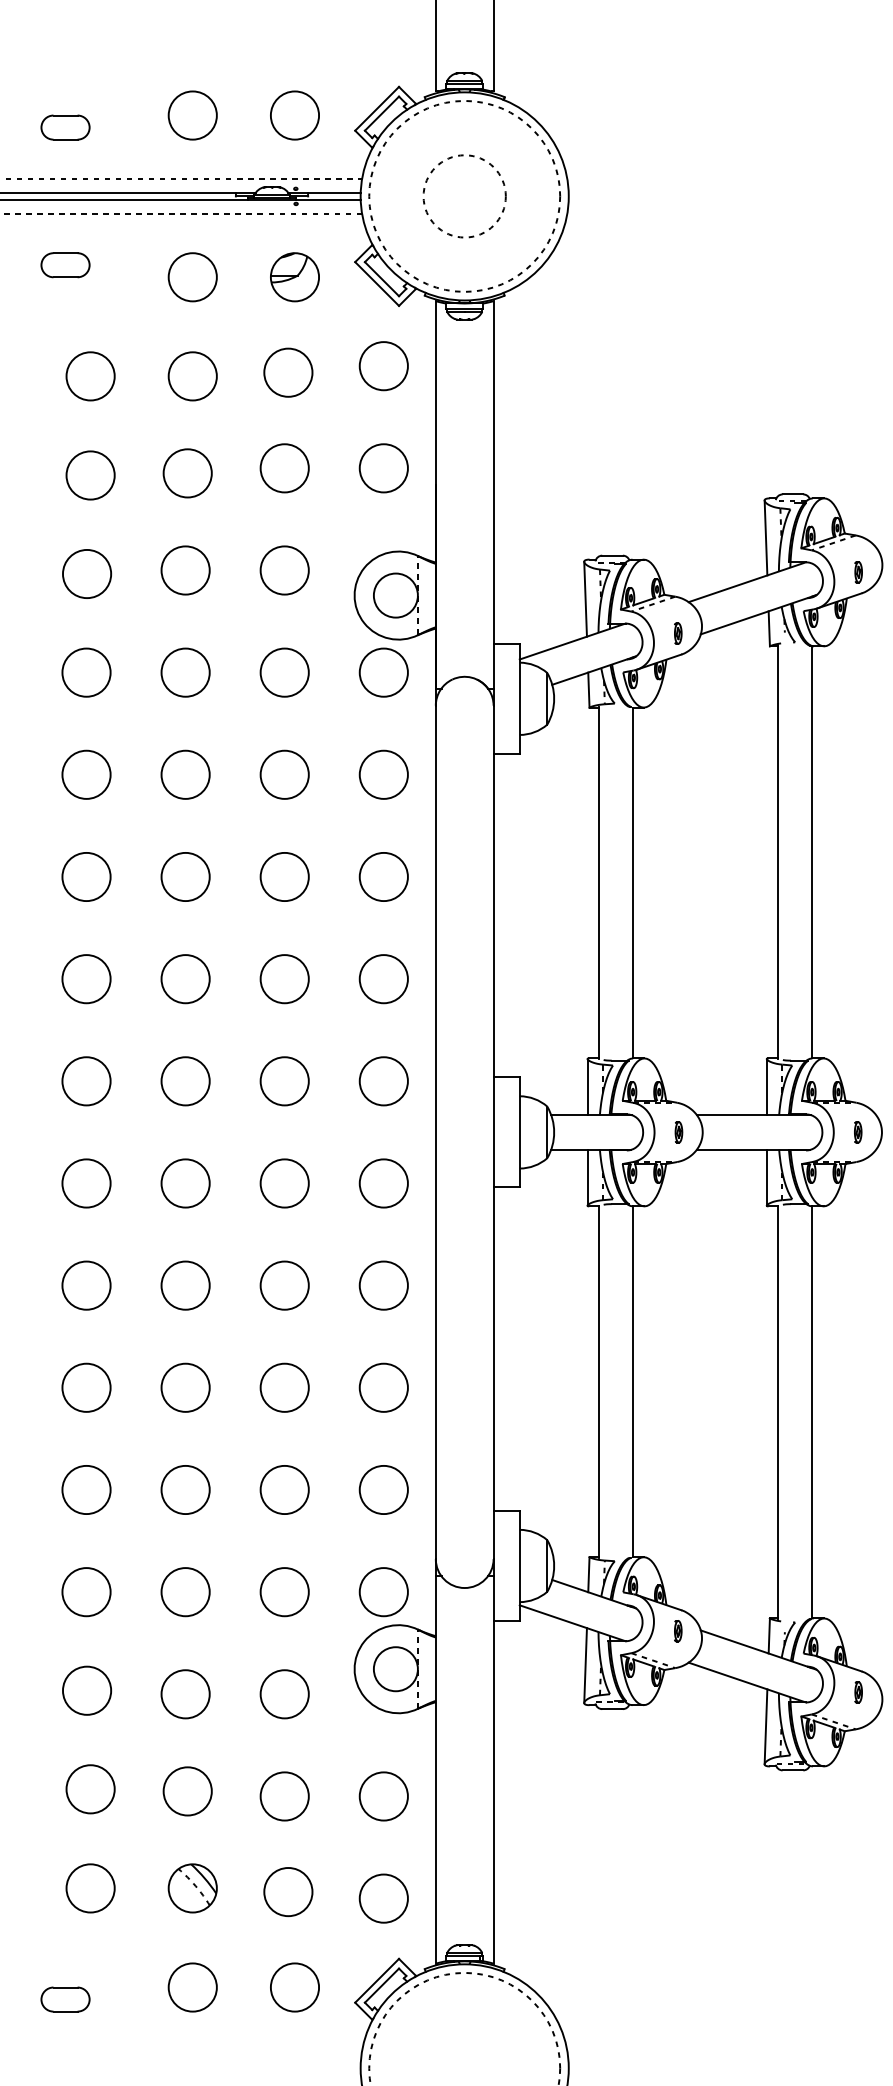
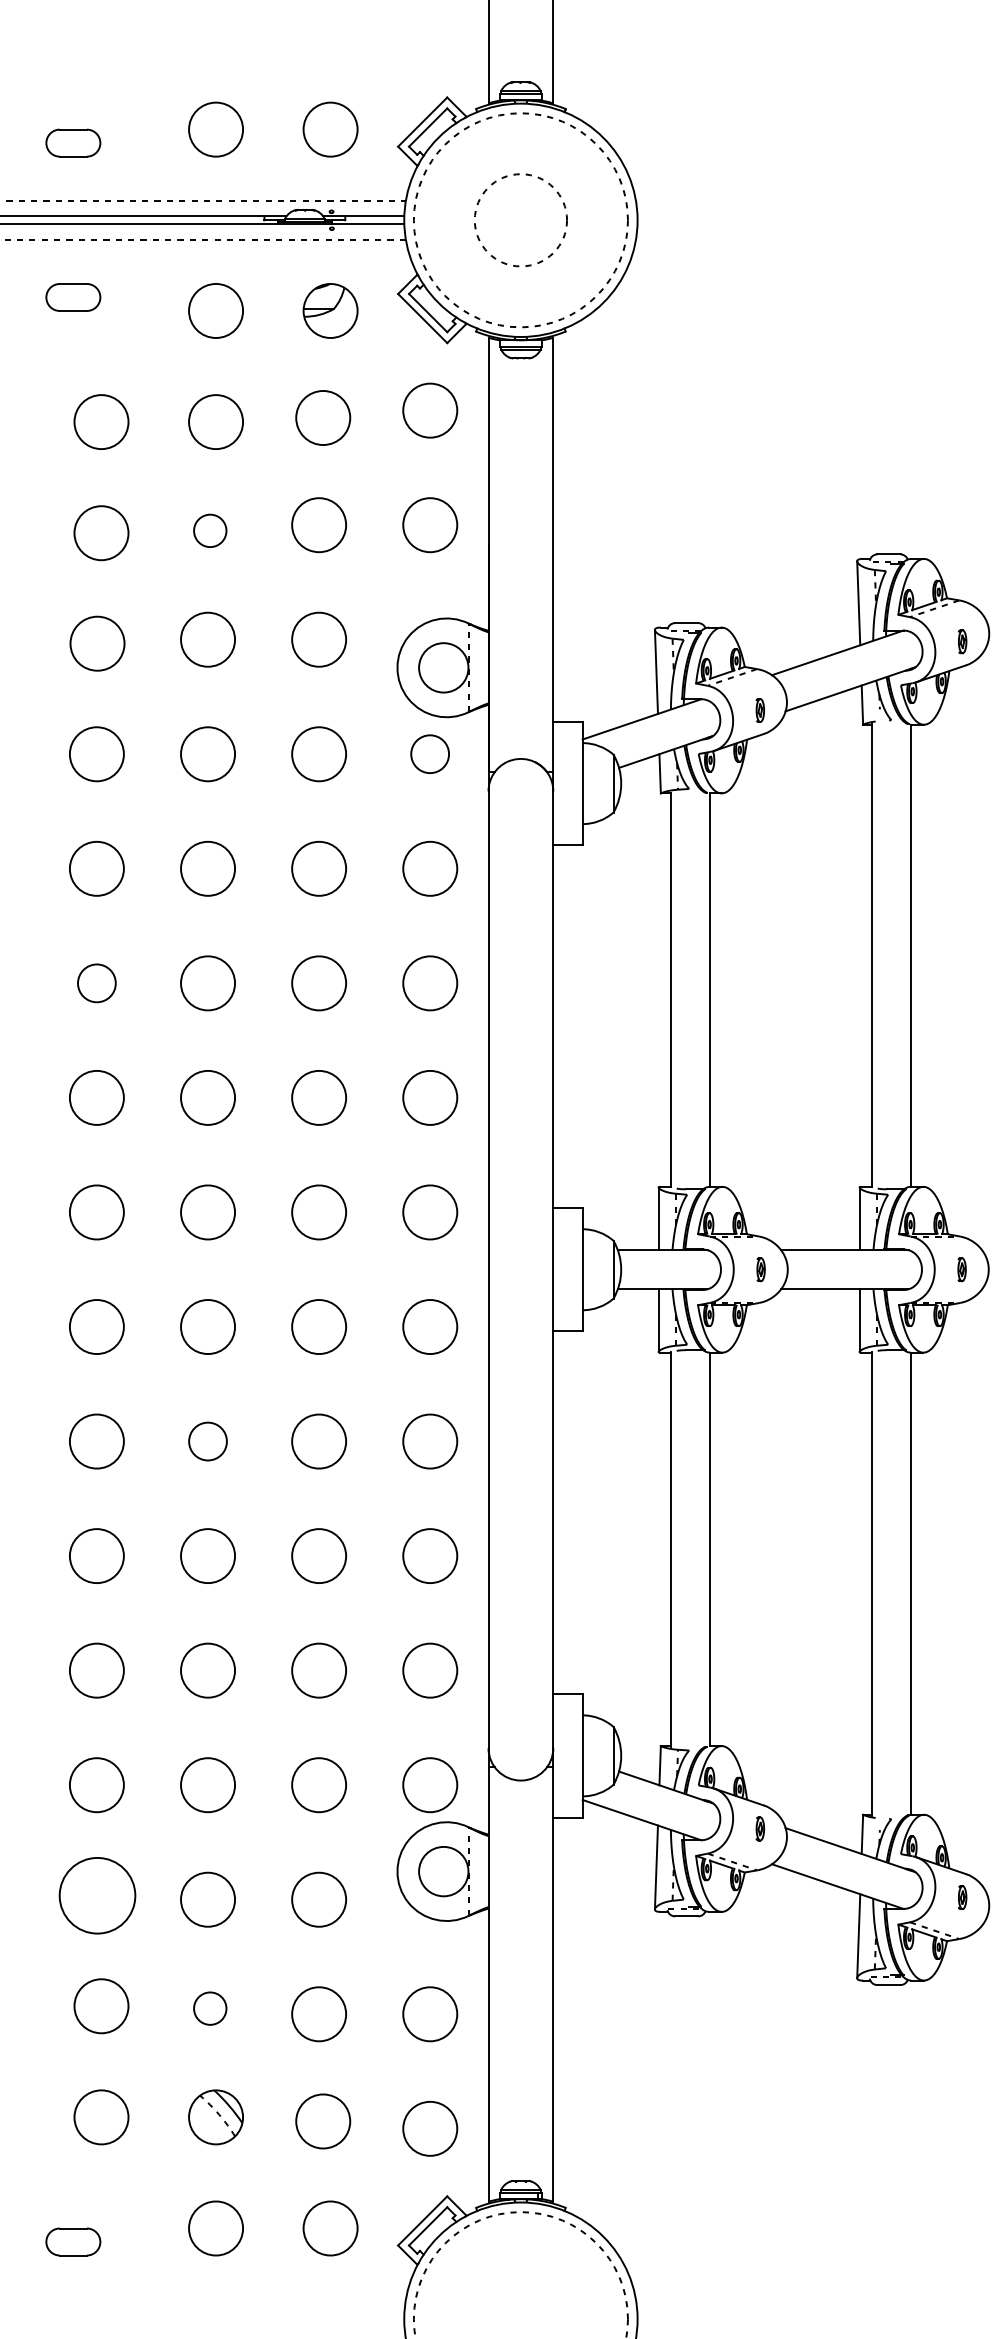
circle: (187, 473) -> (210, 530), size x0.6
circle: (383, 672) -> (429, 754), size x0.7
circle: (86, 876) -> (96, 982), size x0.7
circle: (185, 1285) -> (207, 1441), size x0.7
circle: (87, 1690) -> (97, 1895), size x1.4
circle: (187, 1791) -> (210, 2008), size x0.6

